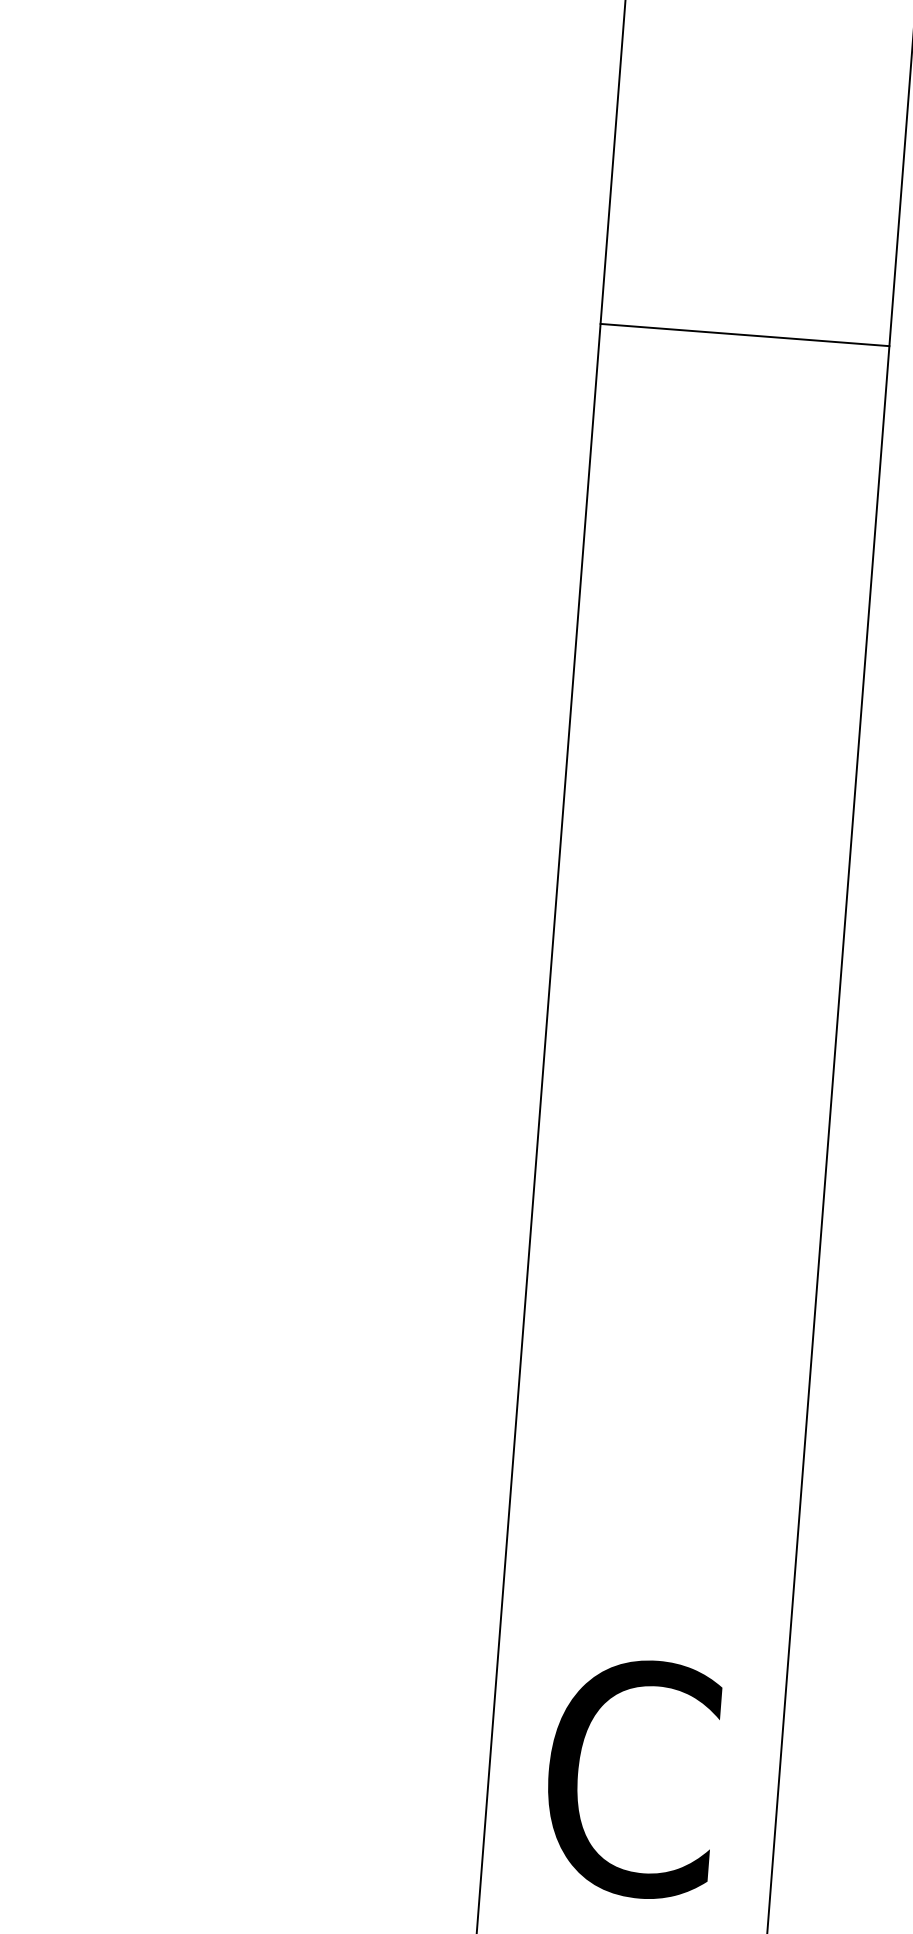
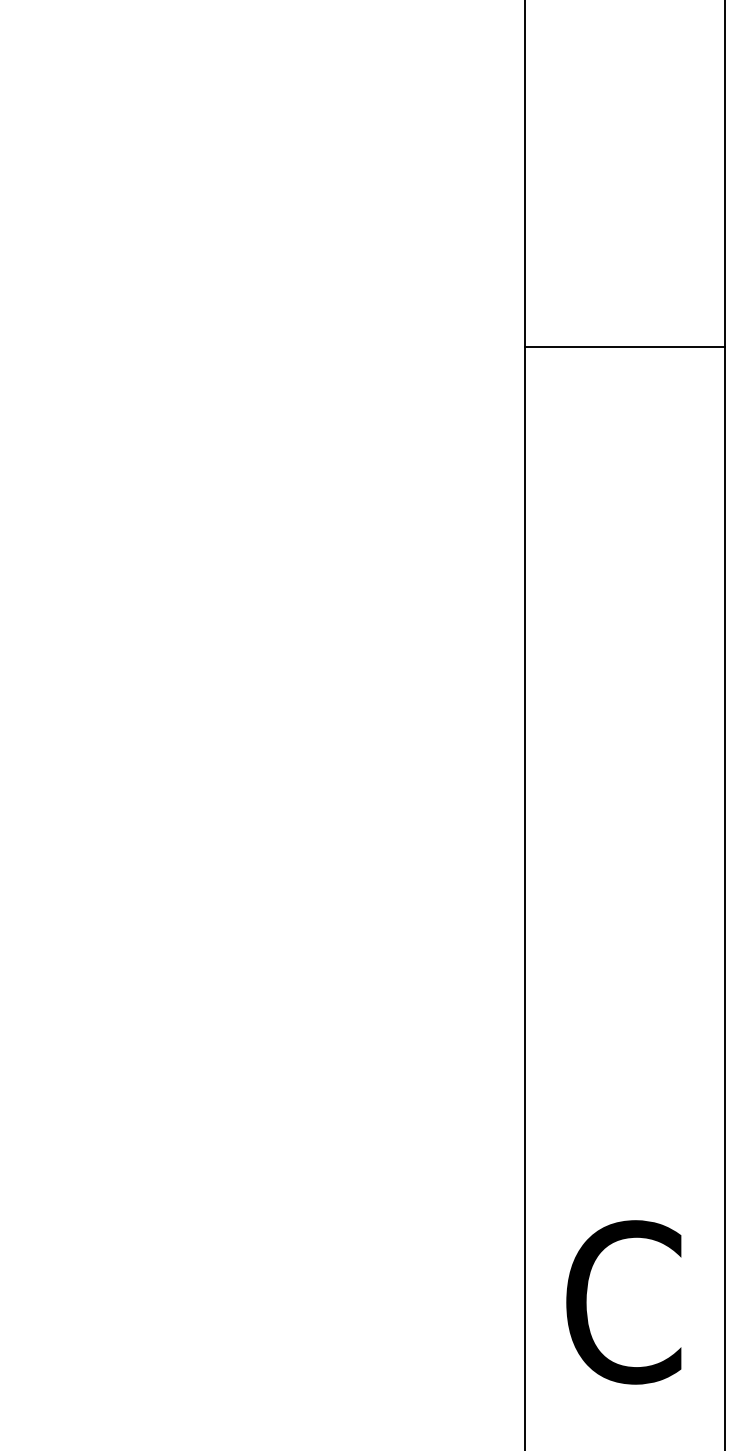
line: (745, 334) -> (625, 346), moved

